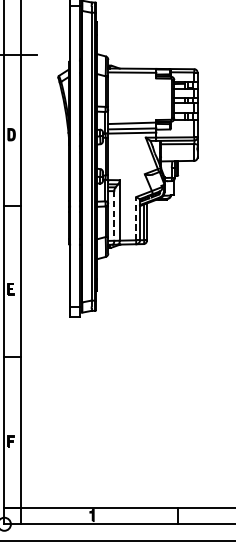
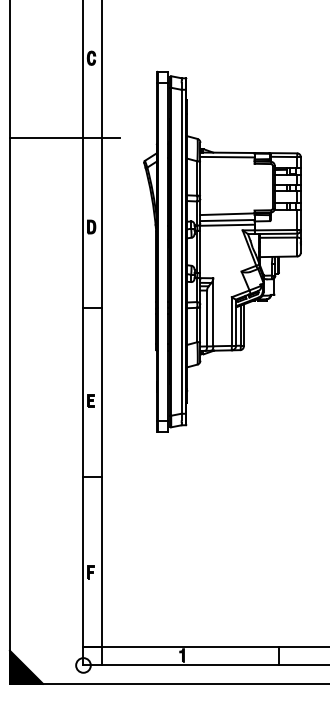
line: (114, 215) -> (207, 318), dashed -> solid
line: (135, 218) -> (231, 321), dashed -> solid

